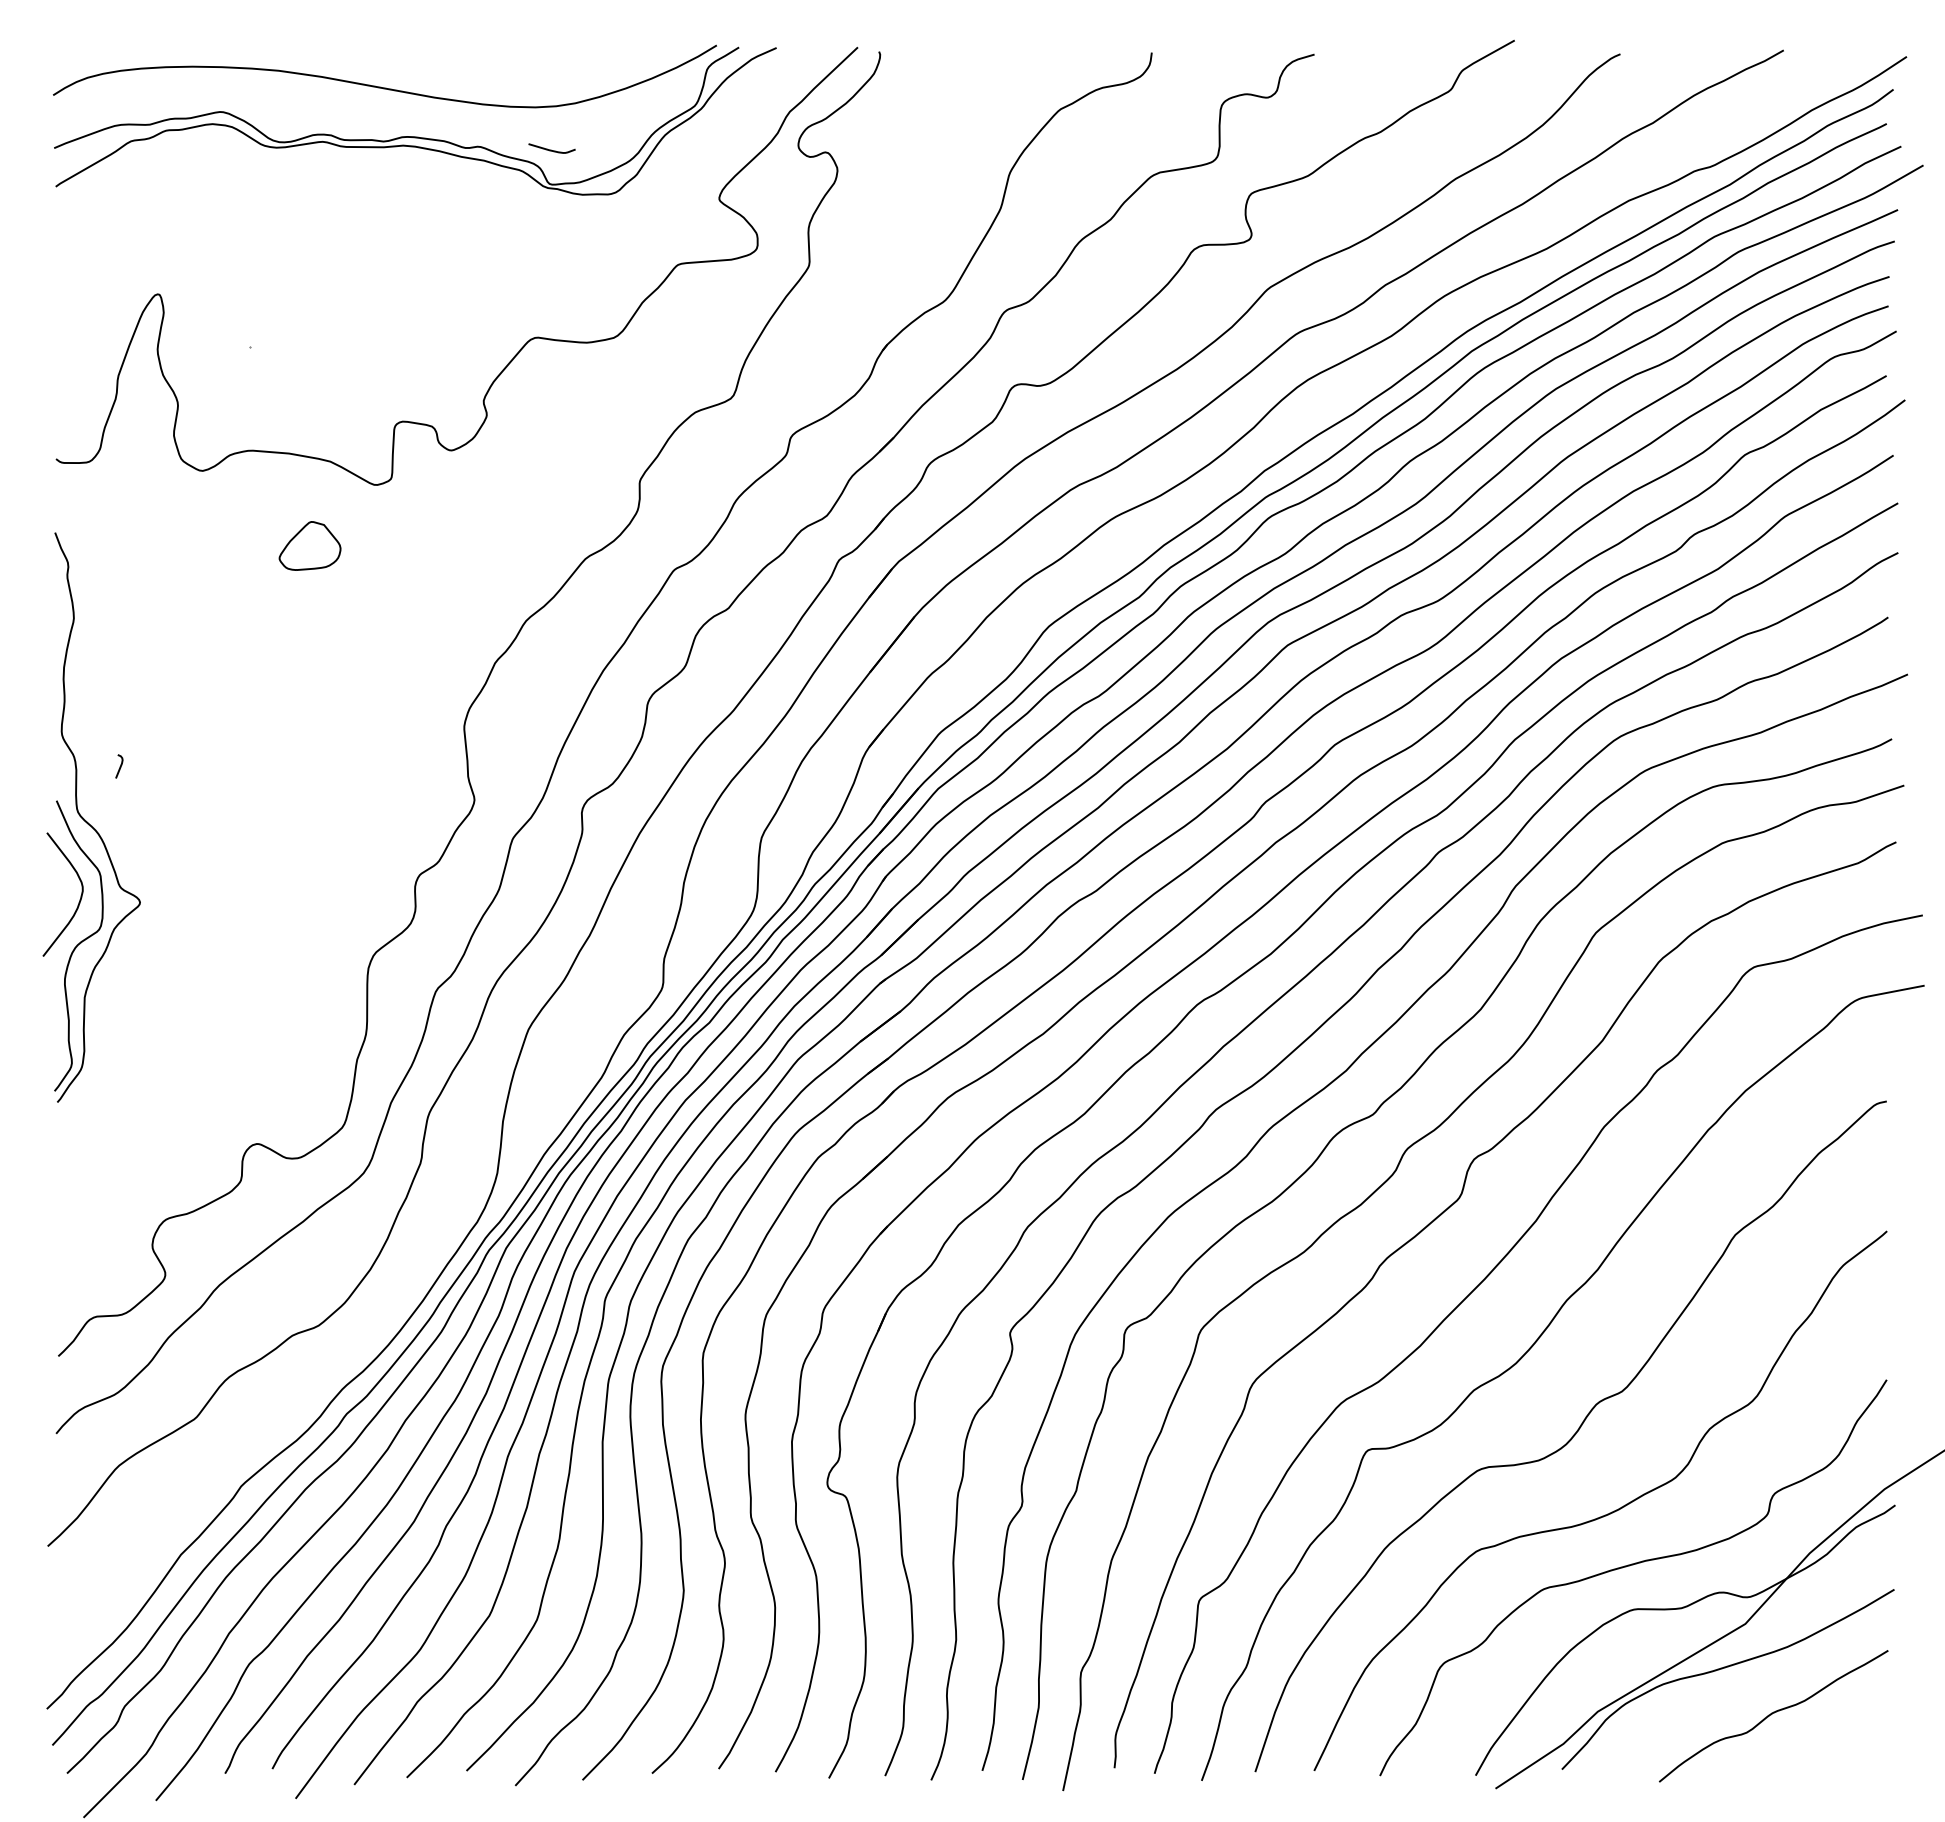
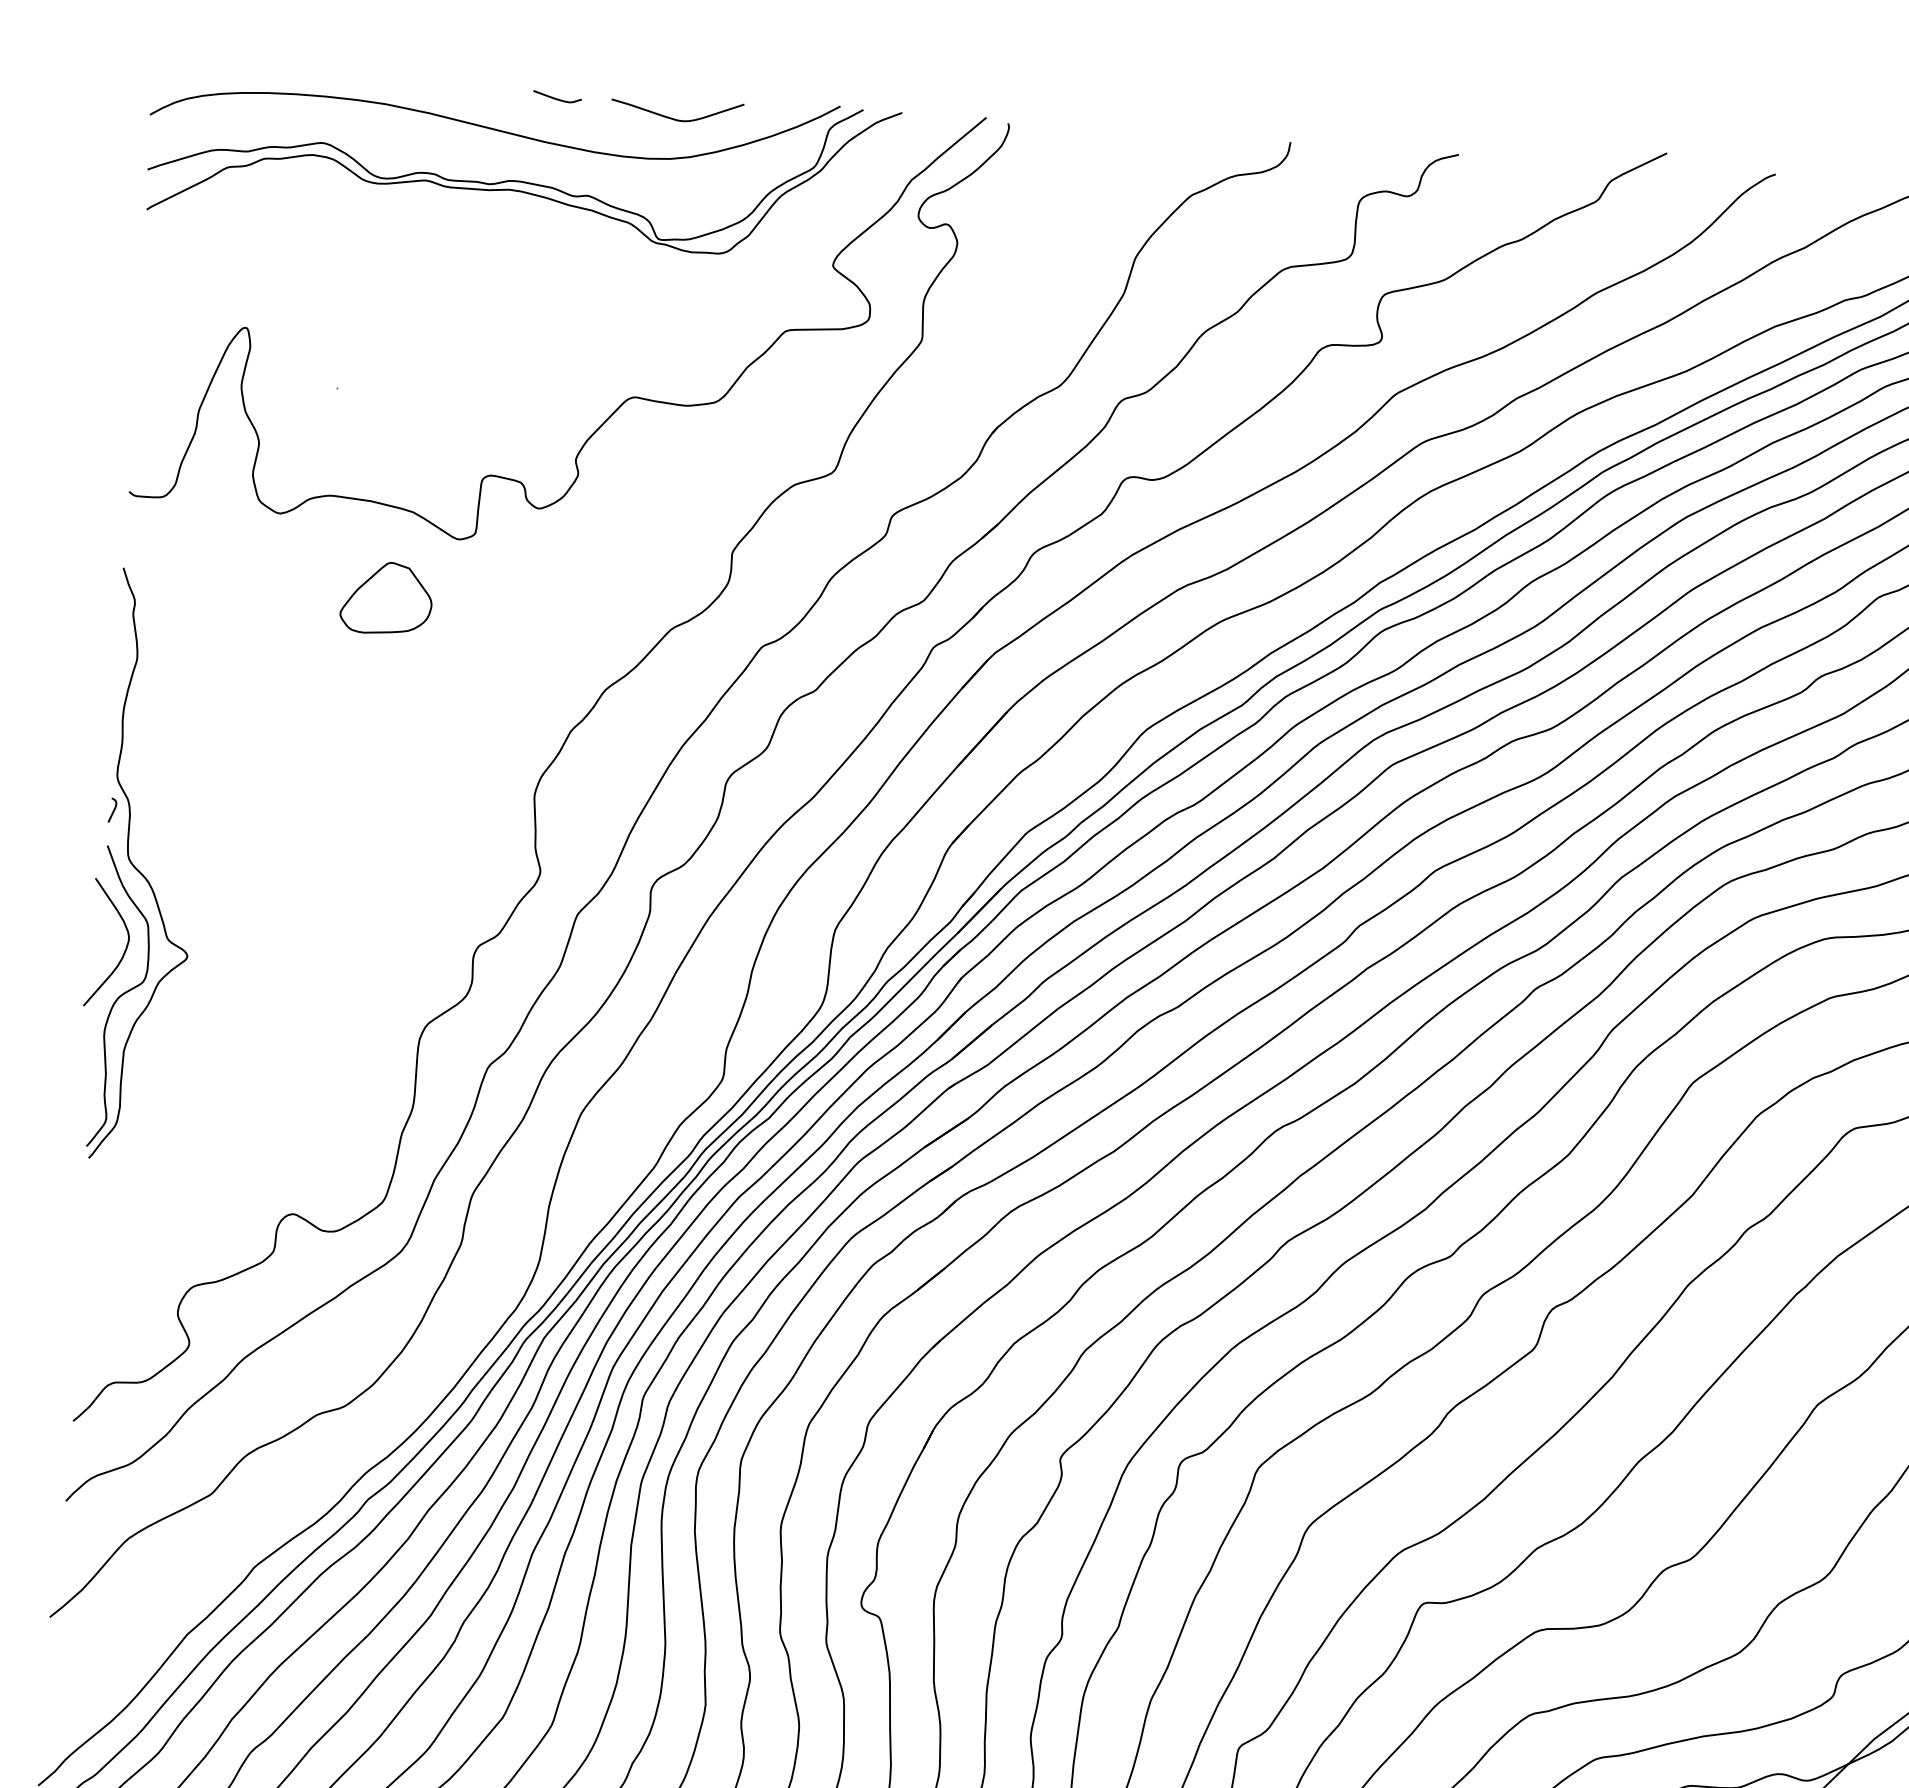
curve: (560, 67) -> (677, 119), added
curve: (551, 149) -> (556, 97), moved
part: (309, 545) -> (386, 597), size x1.43
curve: (119, 766) -> (112, 810), moved

